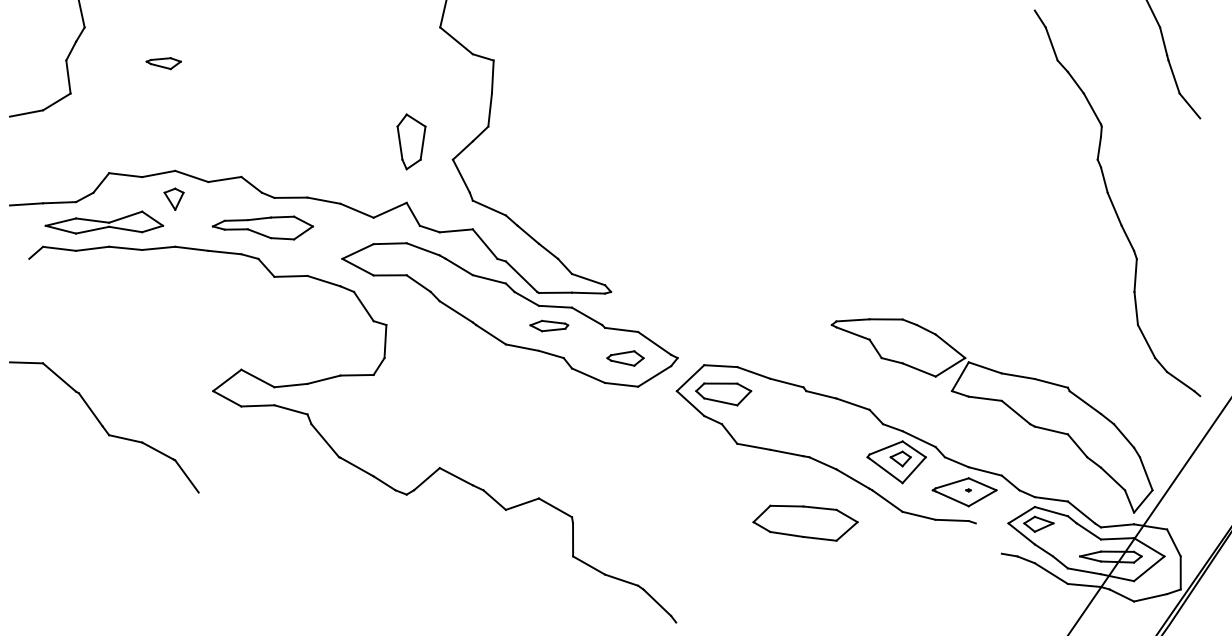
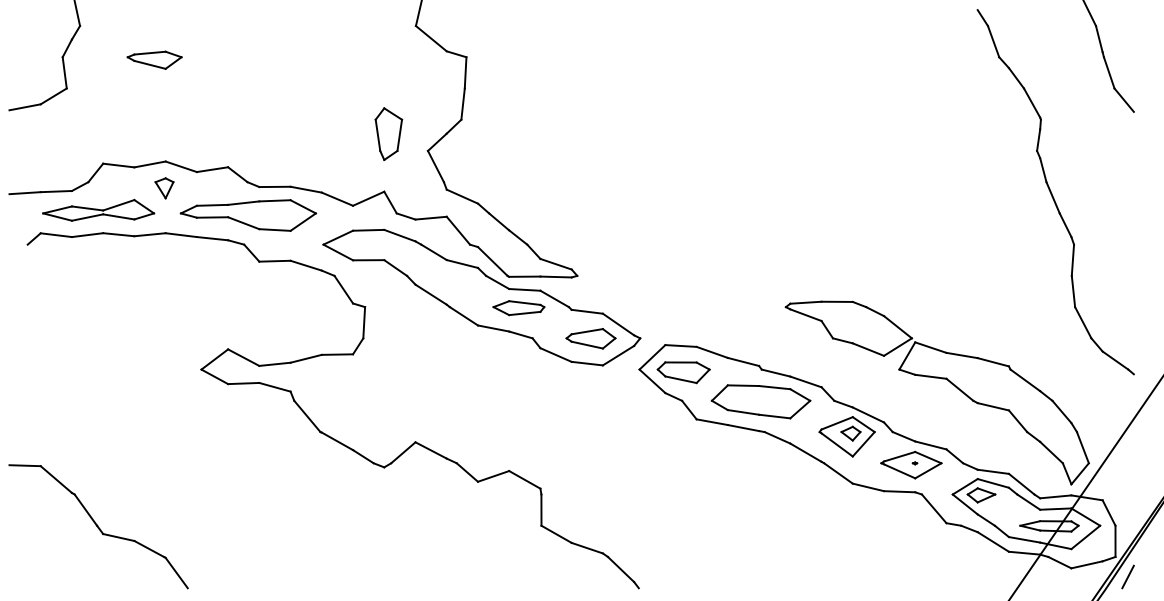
part: (163, 63) -> (154, 60), size x1.67
part: (262, 227) -> (248, 215), size x1.43
part: (549, 325) -> (519, 307), size x1.43
part: (625, 358) -> (590, 338), size x1.43
part: (104, 427) -> (98, 526), moved
part: (805, 522) -> (761, 401), moved
line: (988, 538) -> (933, 508), added
line: (1193, 610) -> (1127, 576), added

